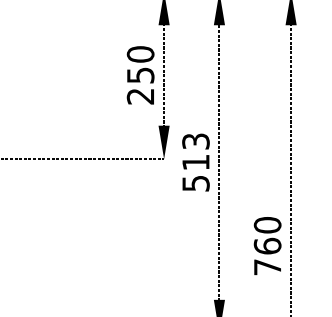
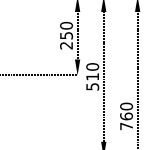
text: (195, 140) -> (92, 66), 513 -> 510

